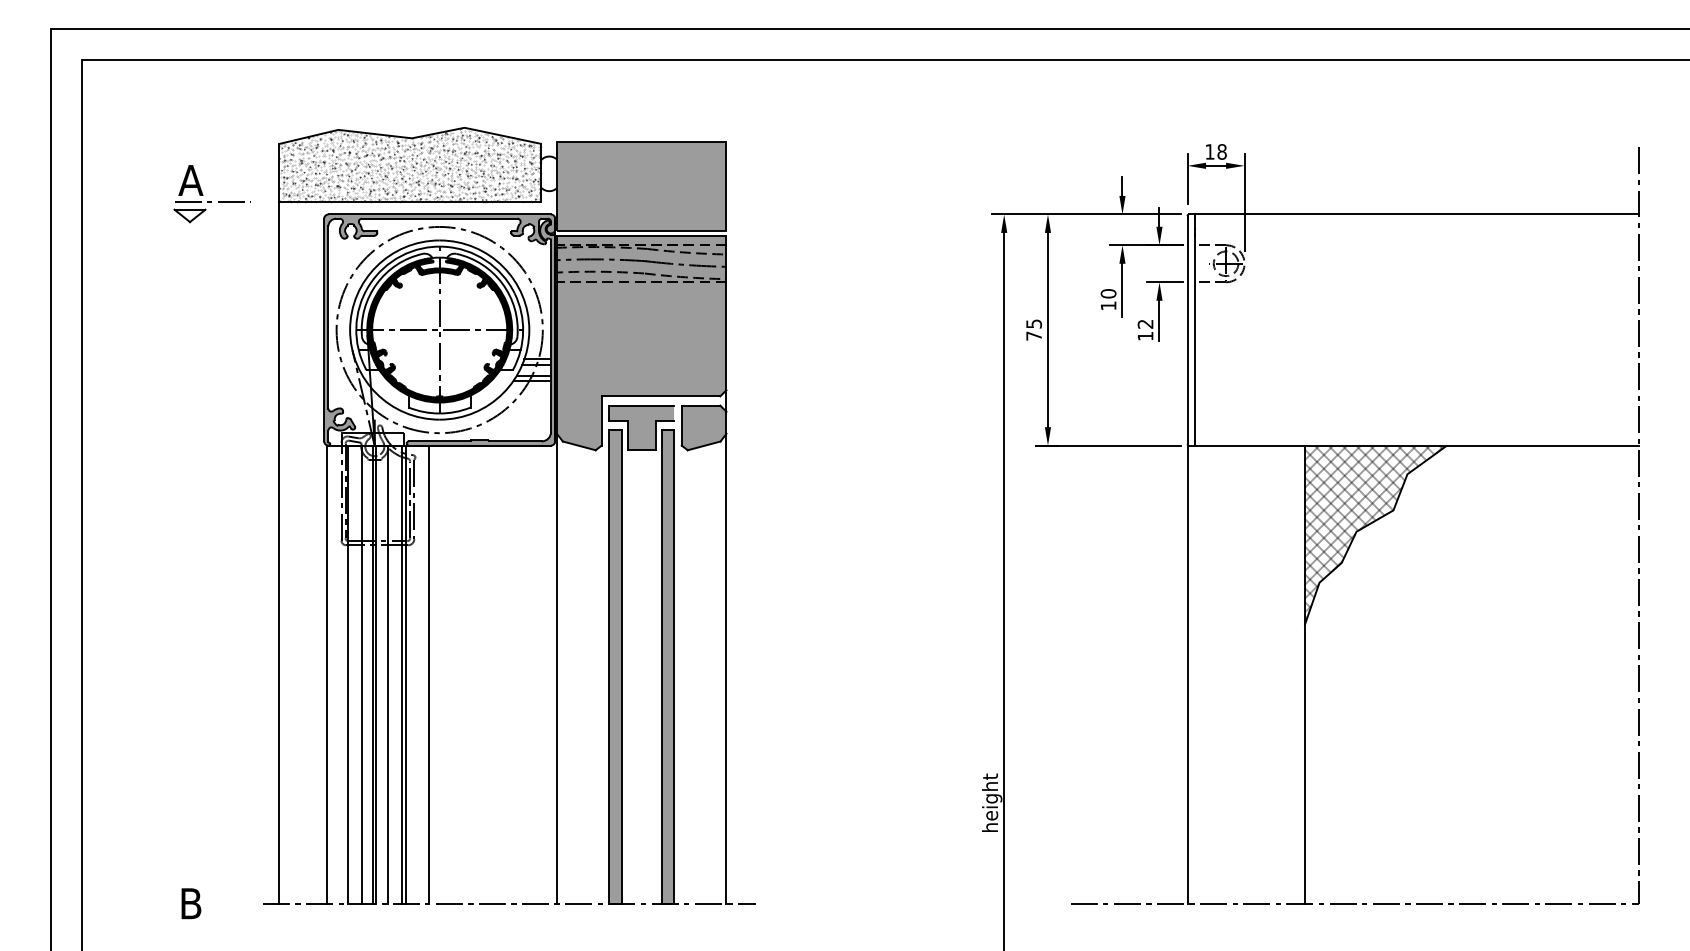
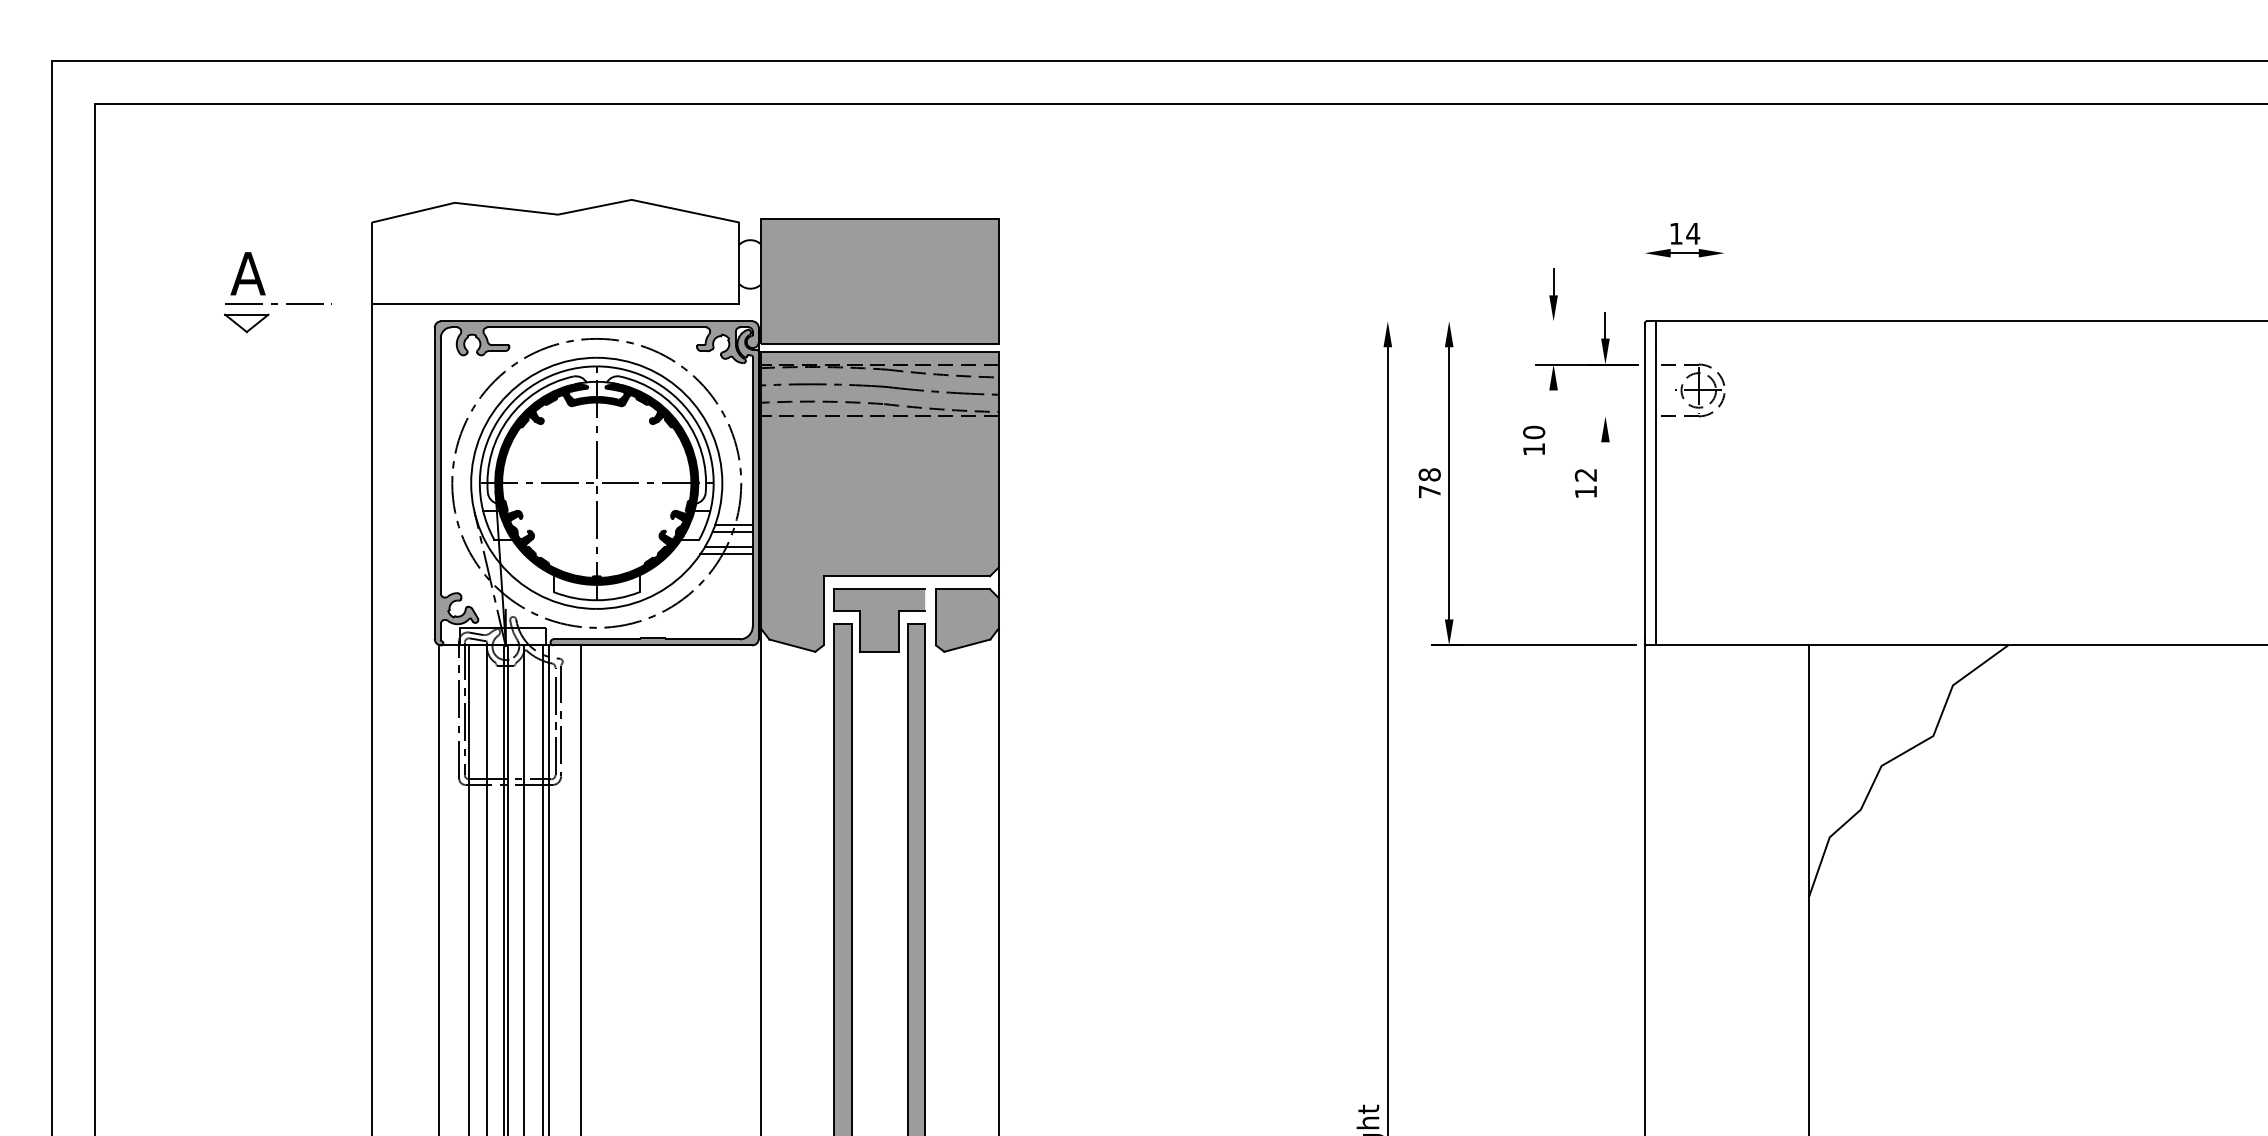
text: (1222, 151) -> (1693, 233), 18 -> 14
hatch: (410, 165) -> (555, 252), removed
line: (1187, 178) -> (1644, 270), removed
line: (1244, 202) -> (1724, 304), removed
line: (1086, 214) -> (1503, 321), removed
line: (1164, 282) -> (1612, 416), removed
line: (1122, 290) -> (1553, 427), removed
line: (1159, 320) -> (1605, 469), removed
text: (1033, 323) -> (1428, 474), 75 -> 78
hatch: (1373, 531) -> (1905, 765), removed

